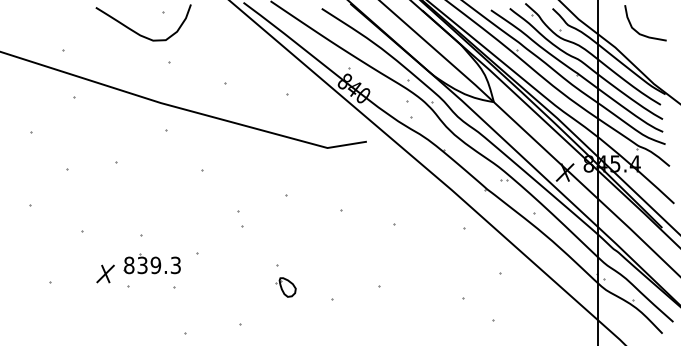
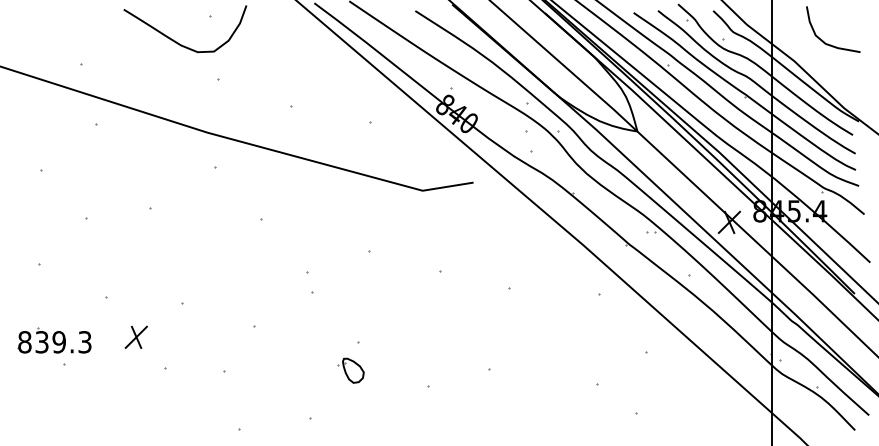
part: (152, 264) -> (54, 340), moved
part: (104, 273) -> (135, 336), moved
part: (285, 287) -> (350, 370), moved

